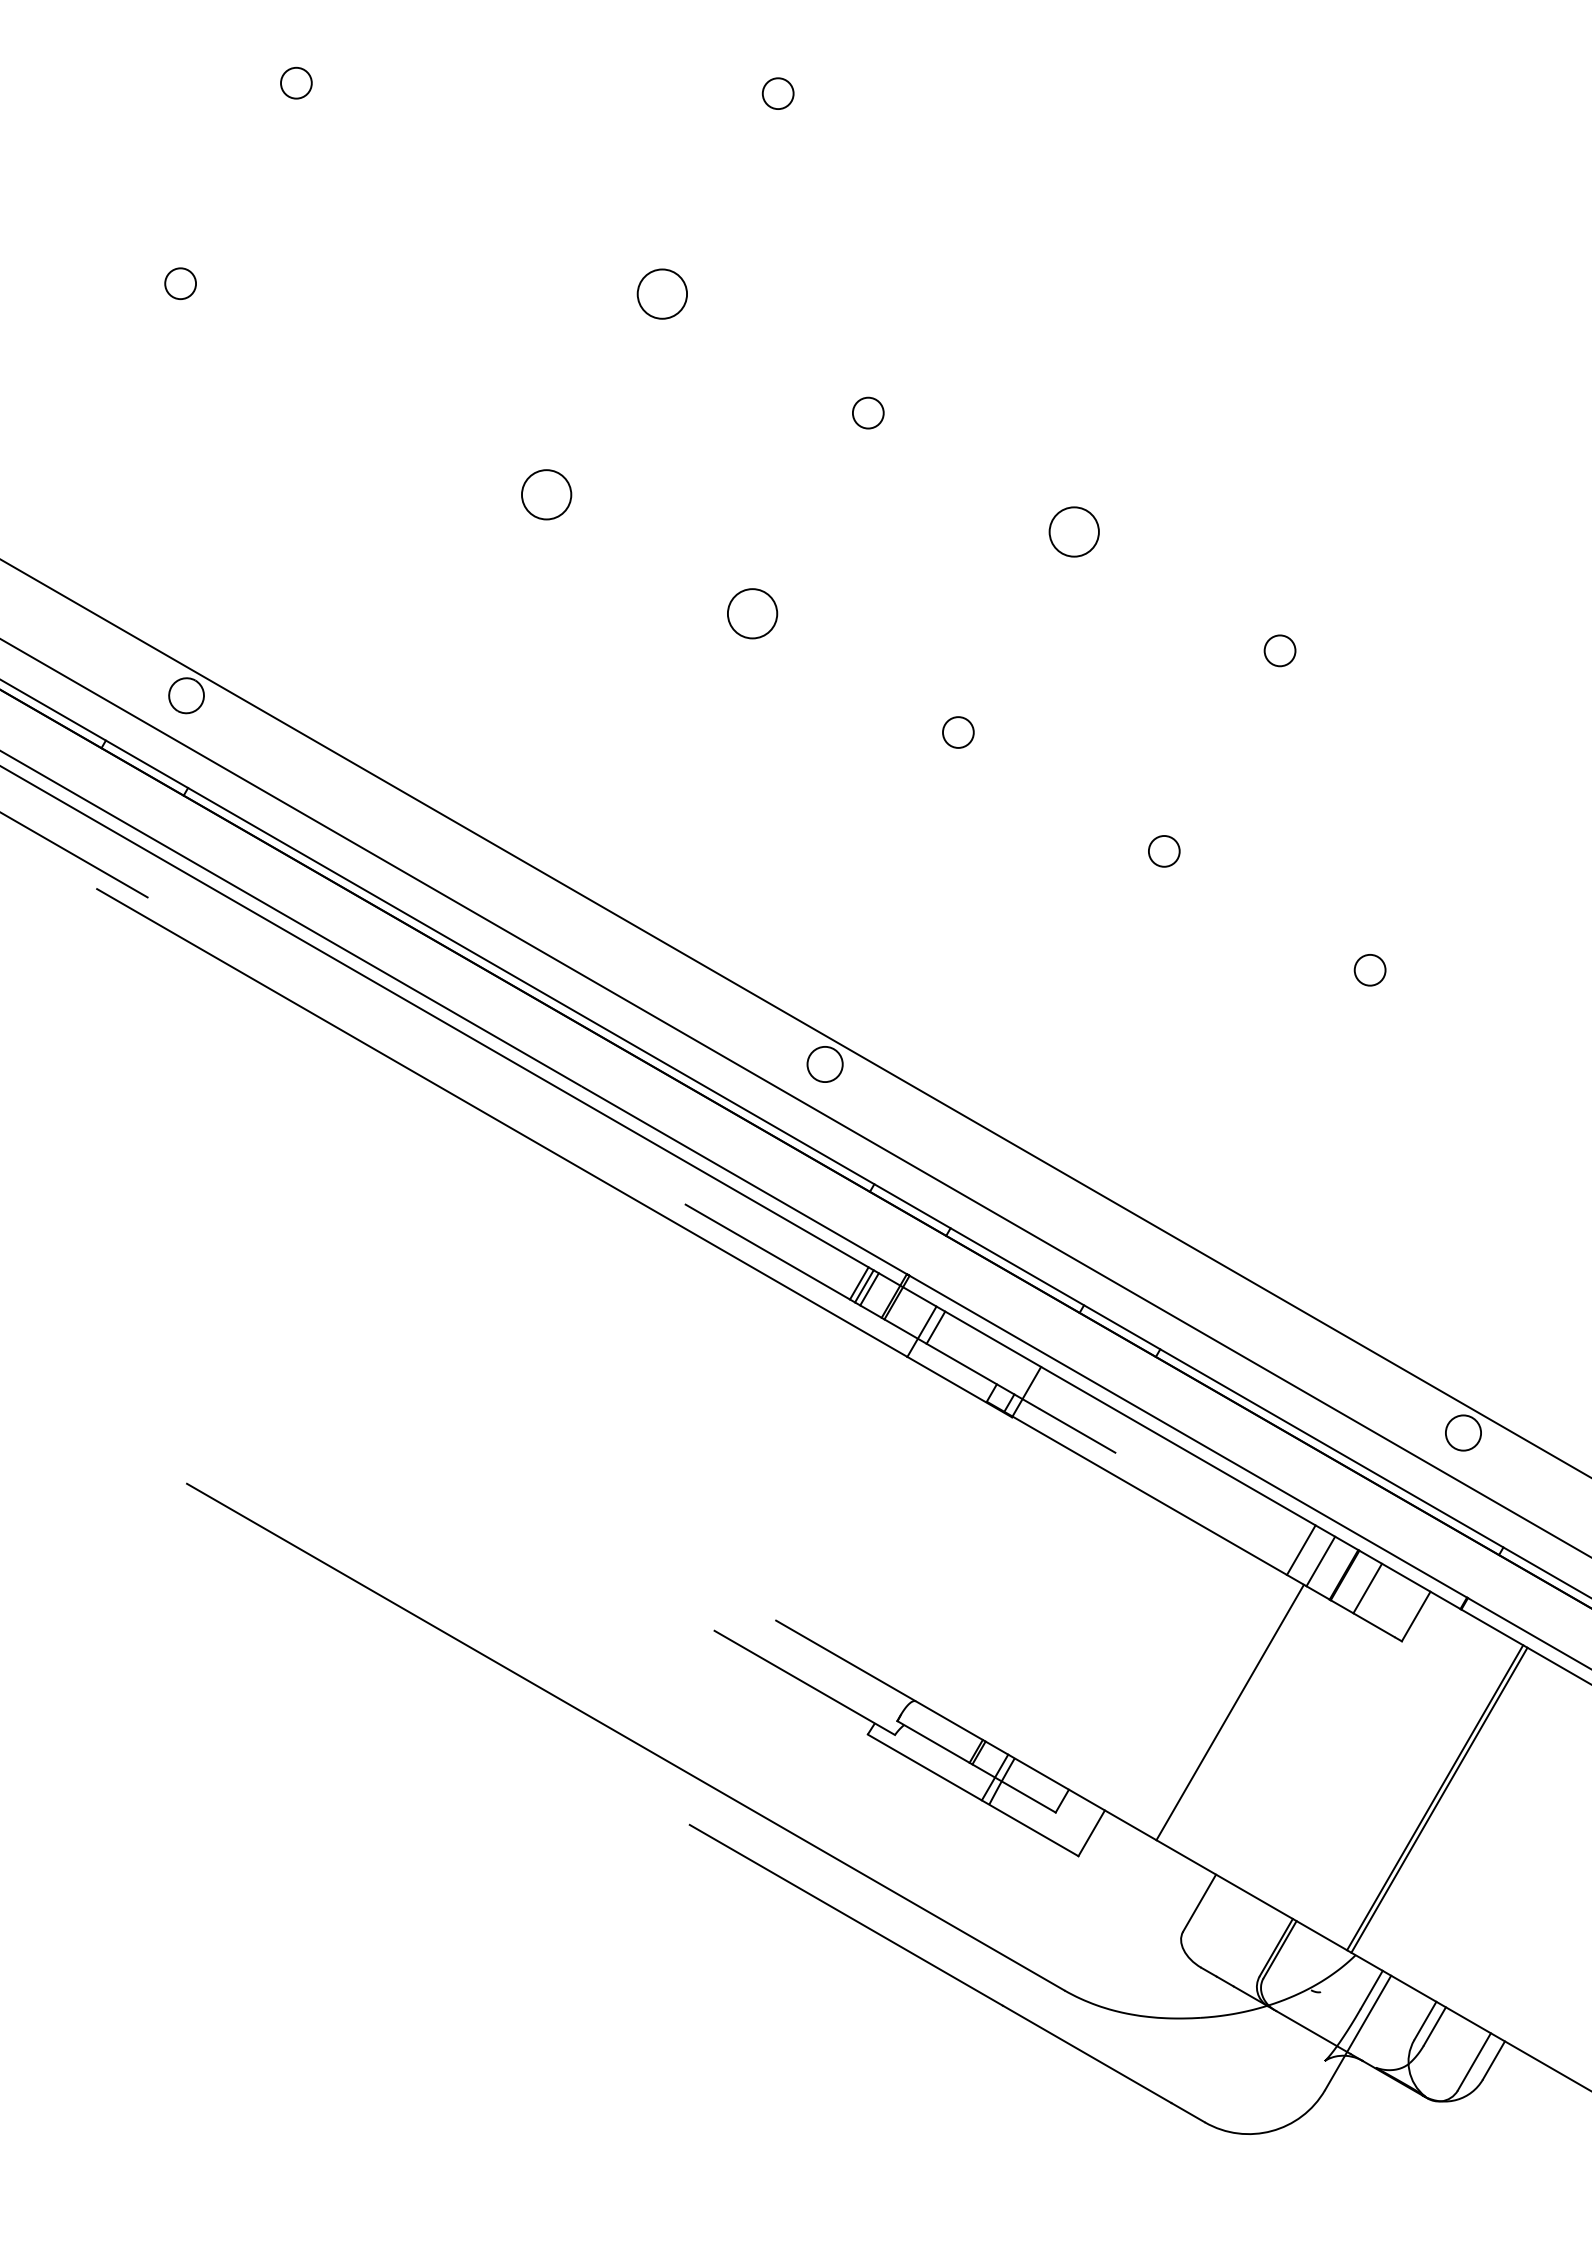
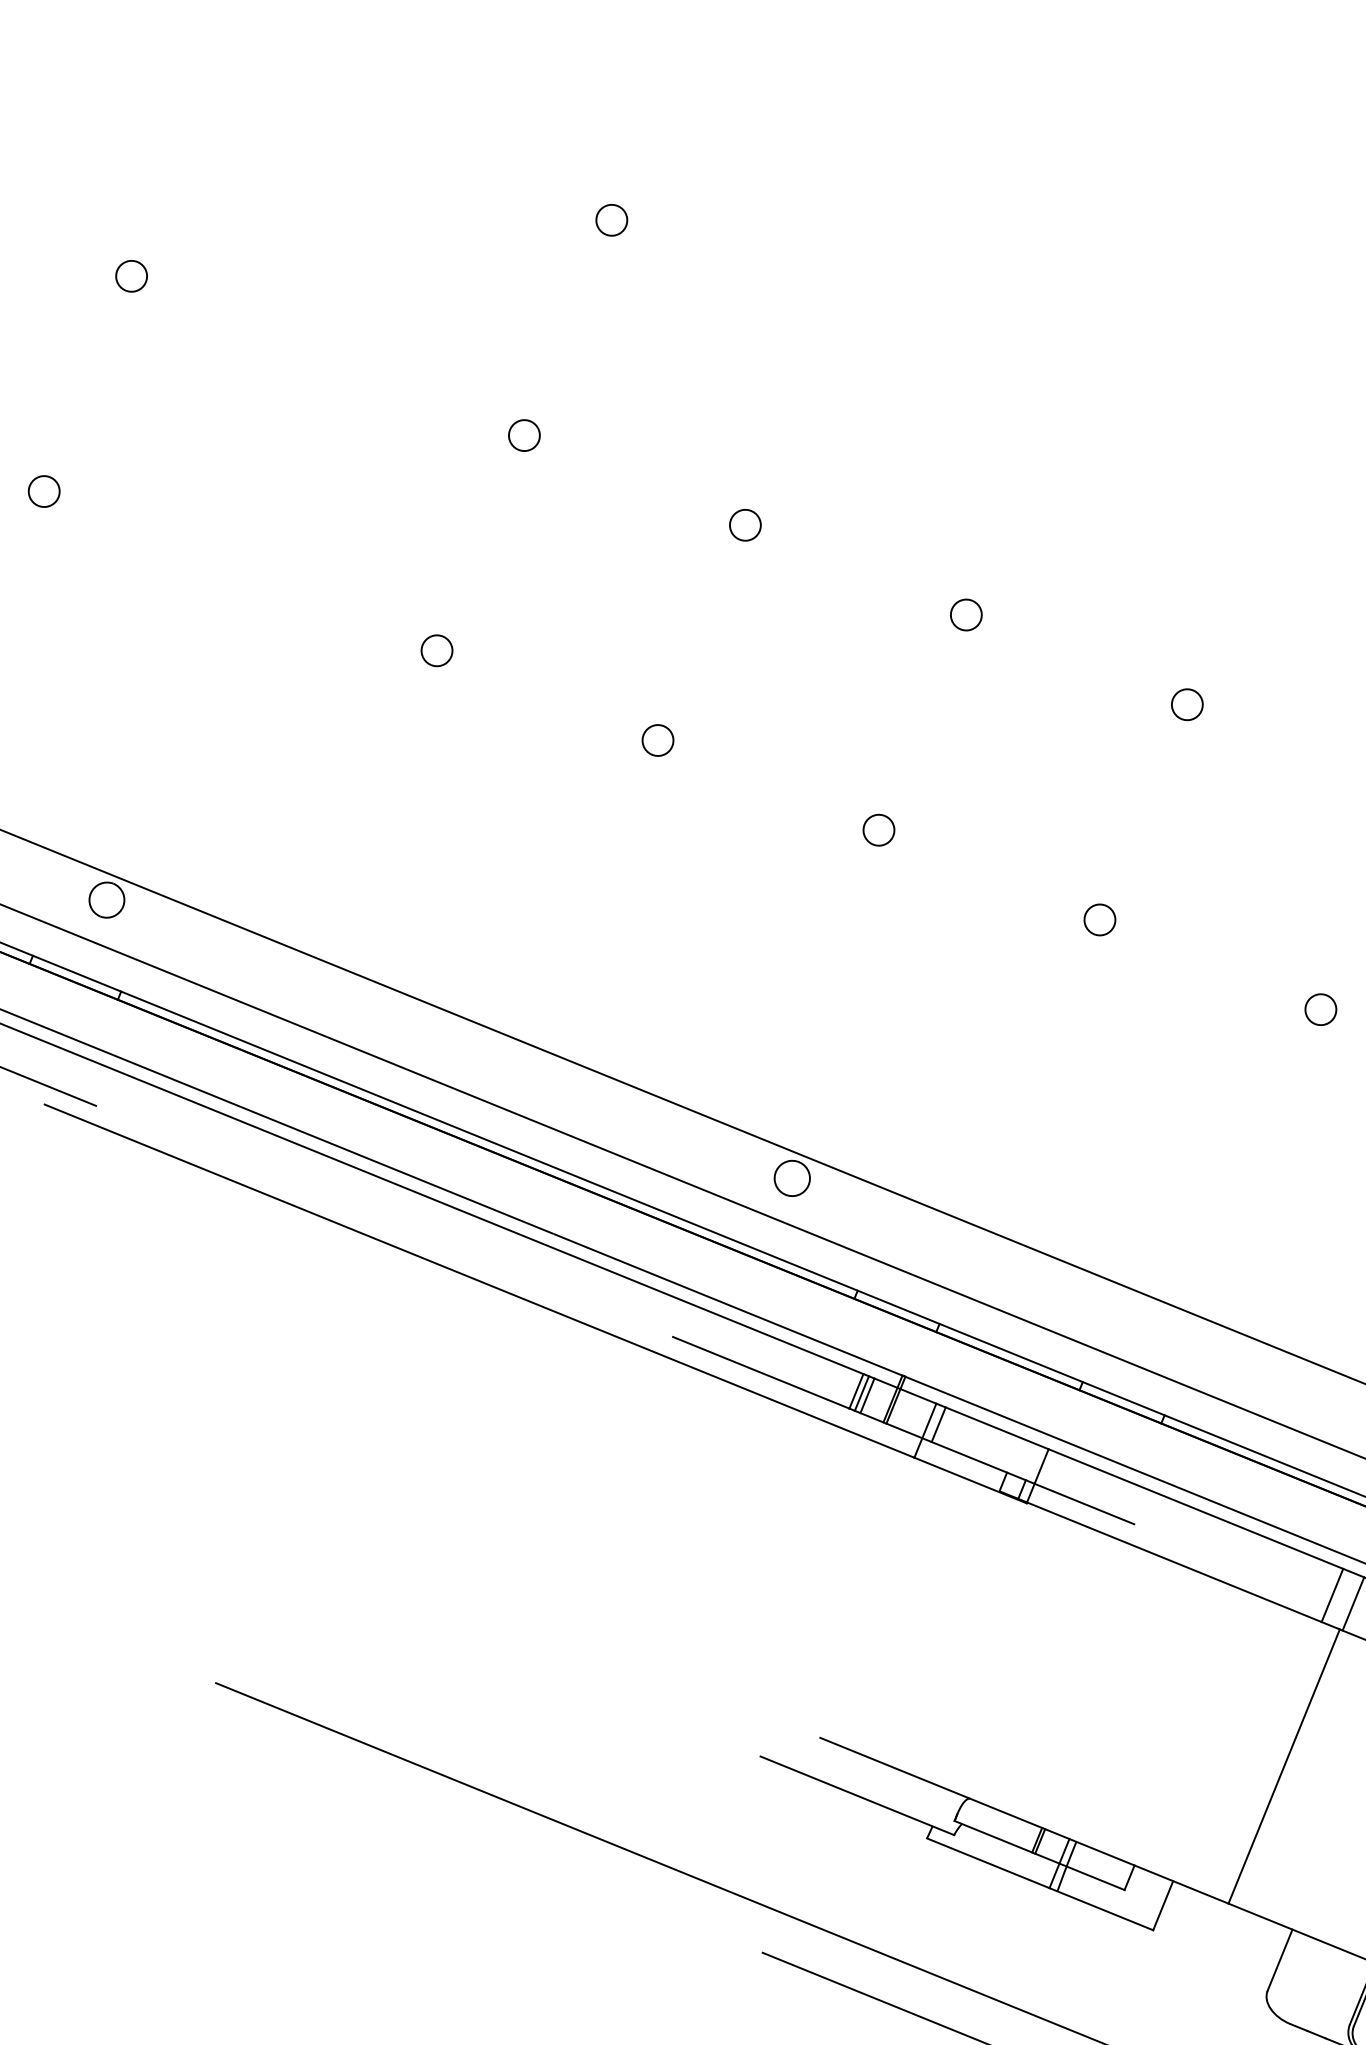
circle: (662, 294) -> (524, 435), size x0.62
circle: (546, 494) -> (436, 650), size x0.62
circle: (1073, 531) -> (965, 614), size x0.62
circle: (752, 613) -> (657, 740), size x0.62

